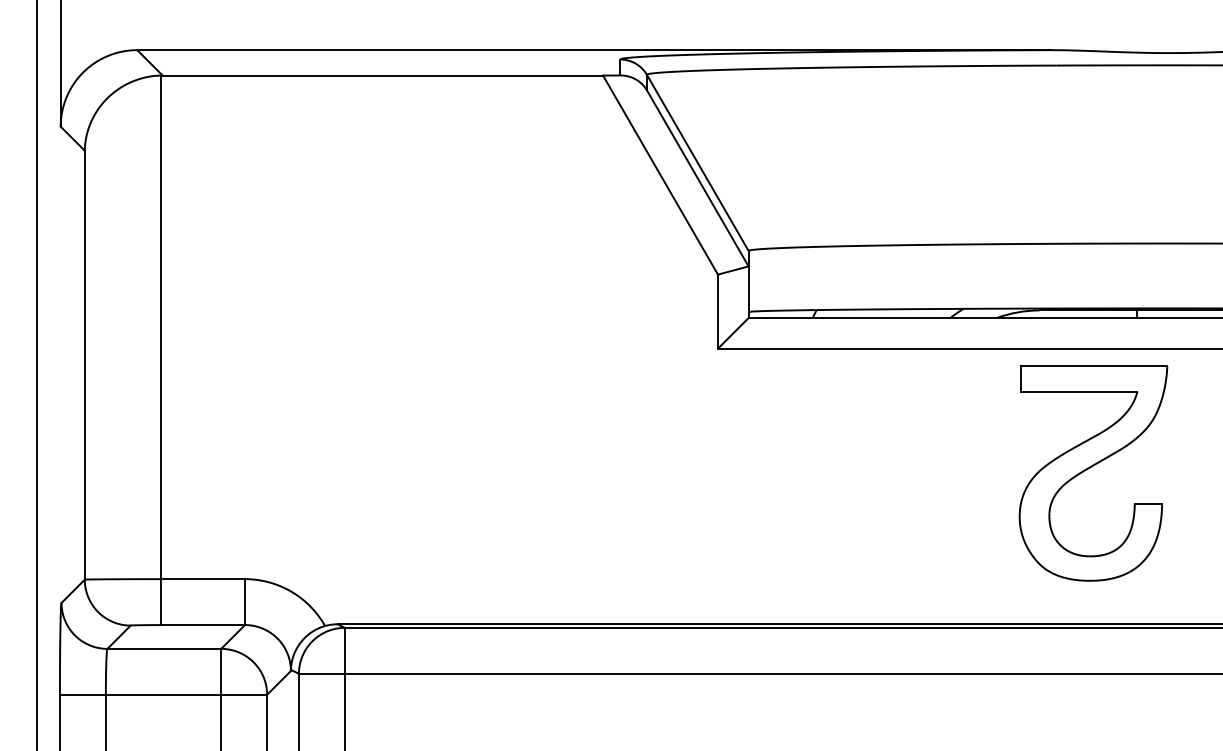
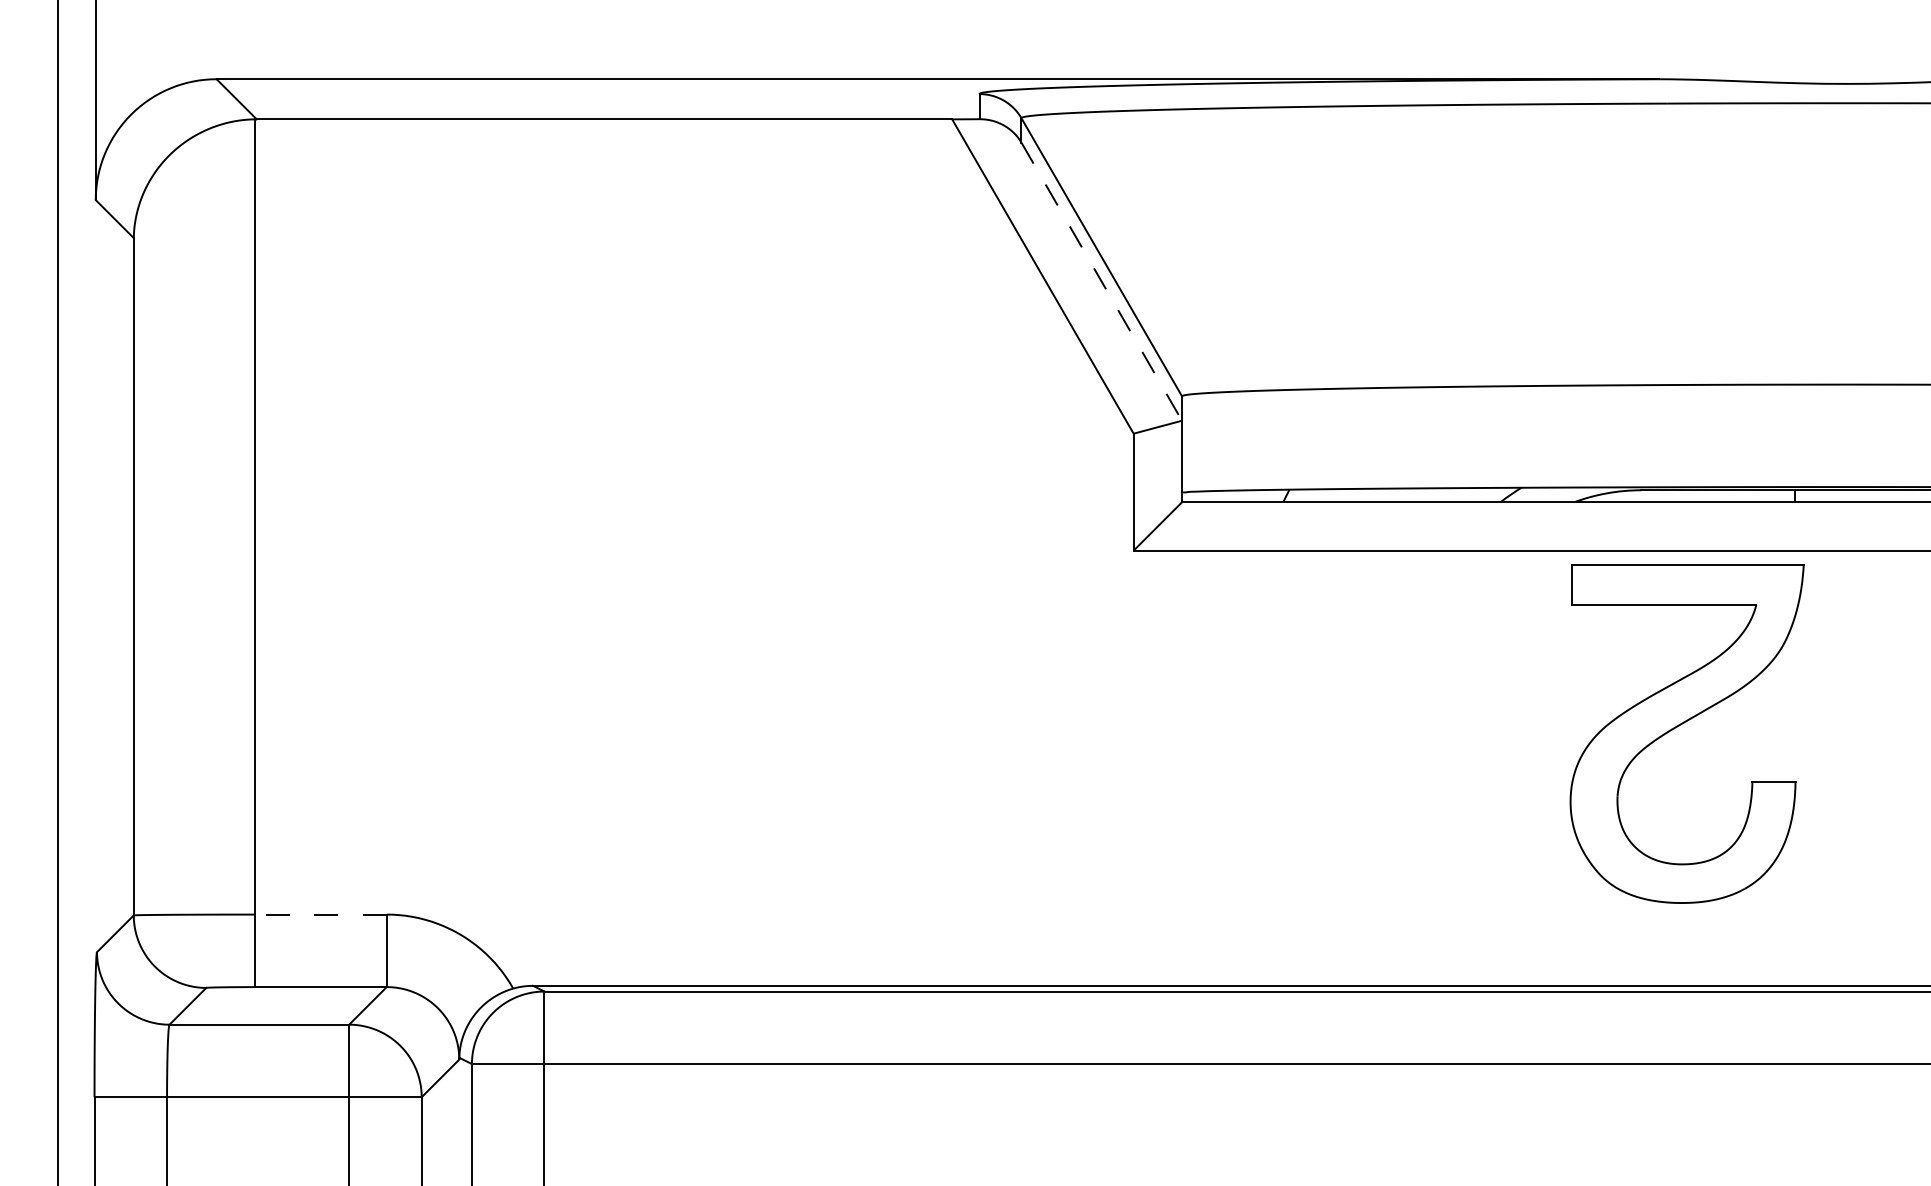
line: (697, 178) -> (1101, 281), solid -> dashed
part: (1093, 473) -> (1687, 733), moved
line: (203, 579) -> (321, 915), solid -> dashed

